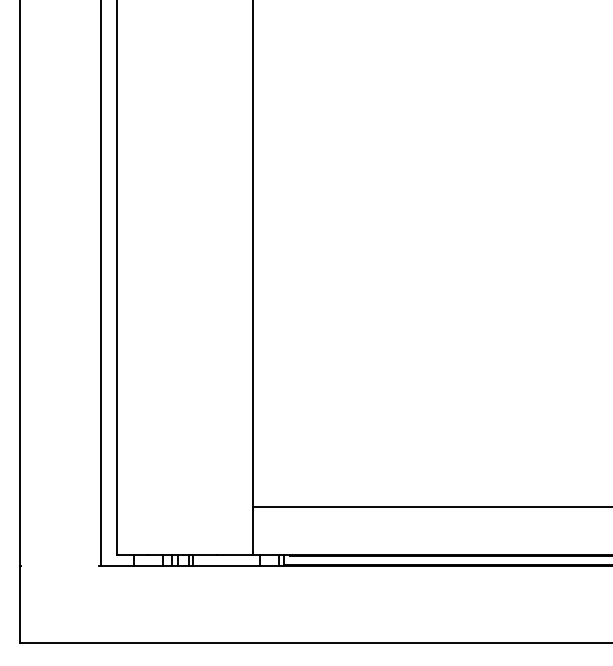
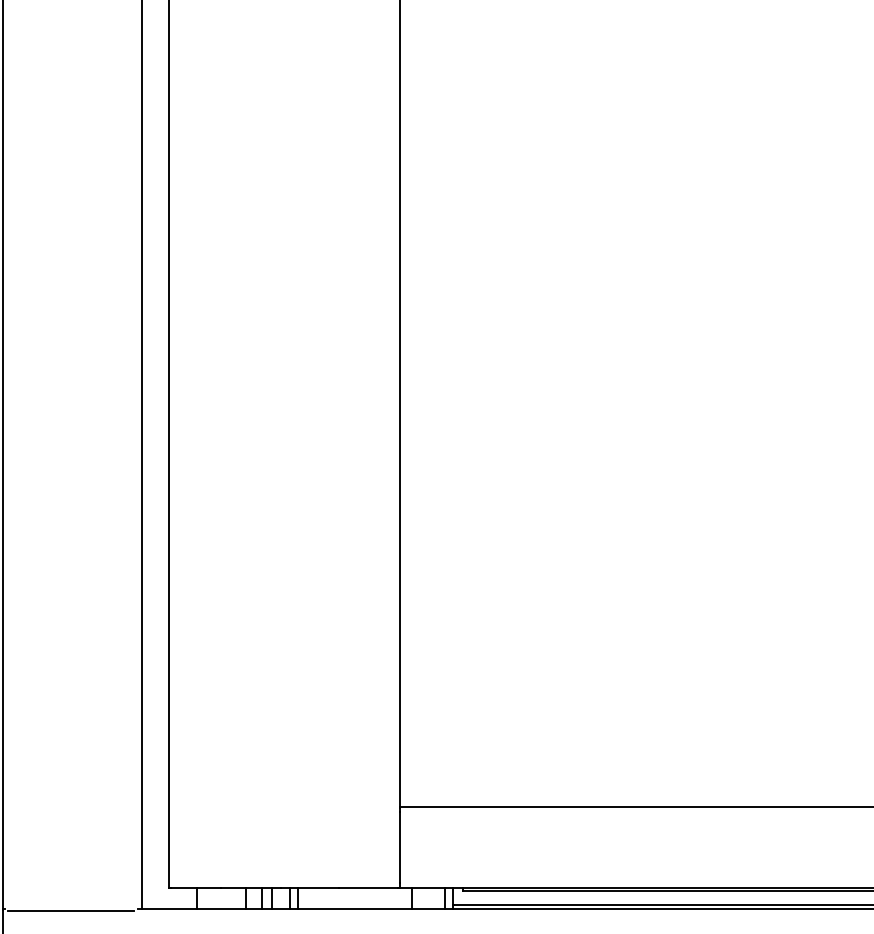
line: (59, 568) -> (70, 912), added

